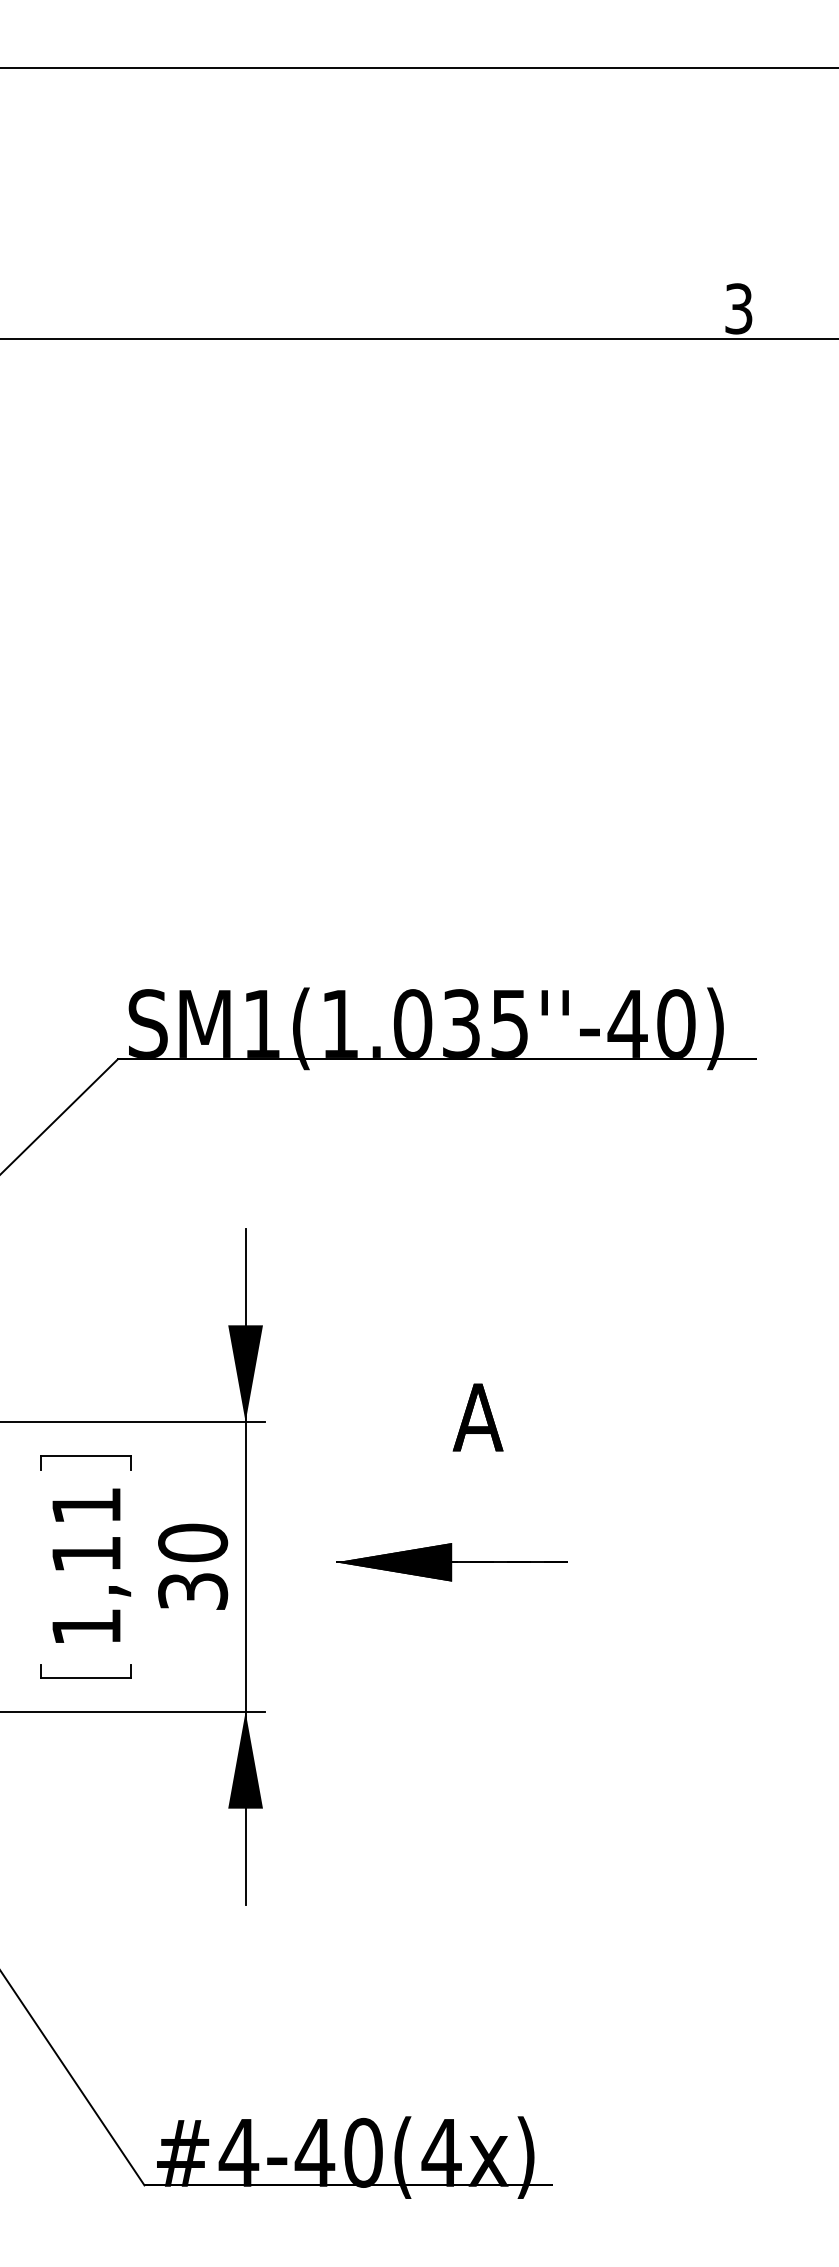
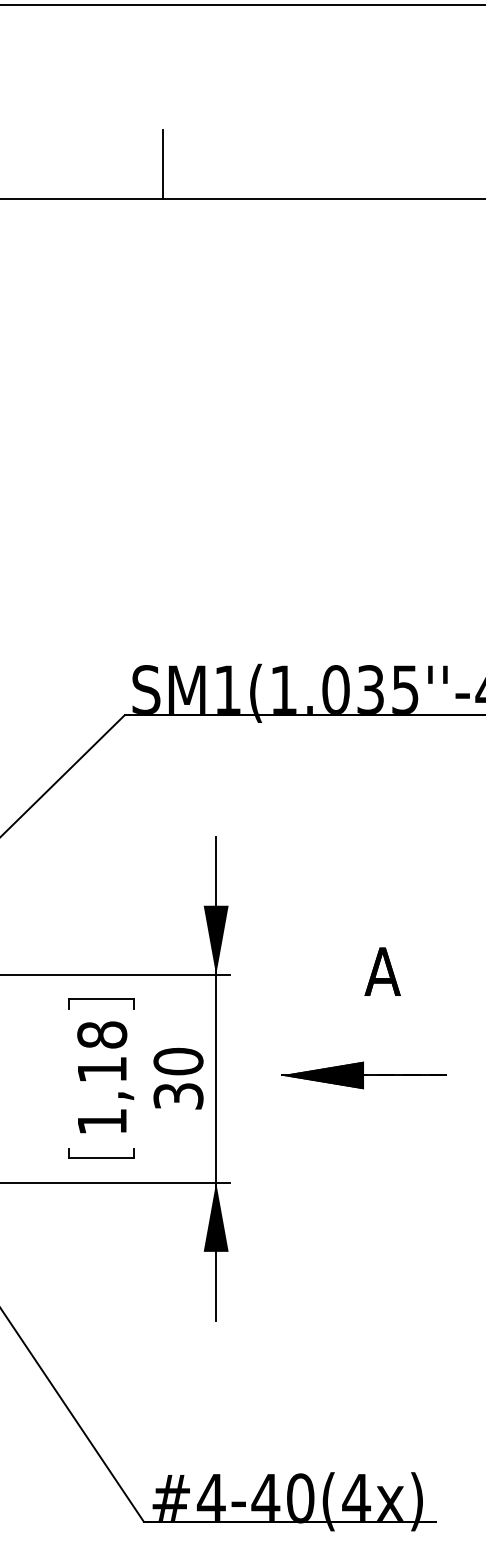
line: (171, 289) -> (163, 164), added
text: (86, 1505) -> (102, 1034), 1,11 -> 1,18

